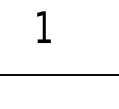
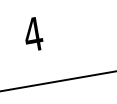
text: (43, 26) -> (33, 33), 1 -> 4

